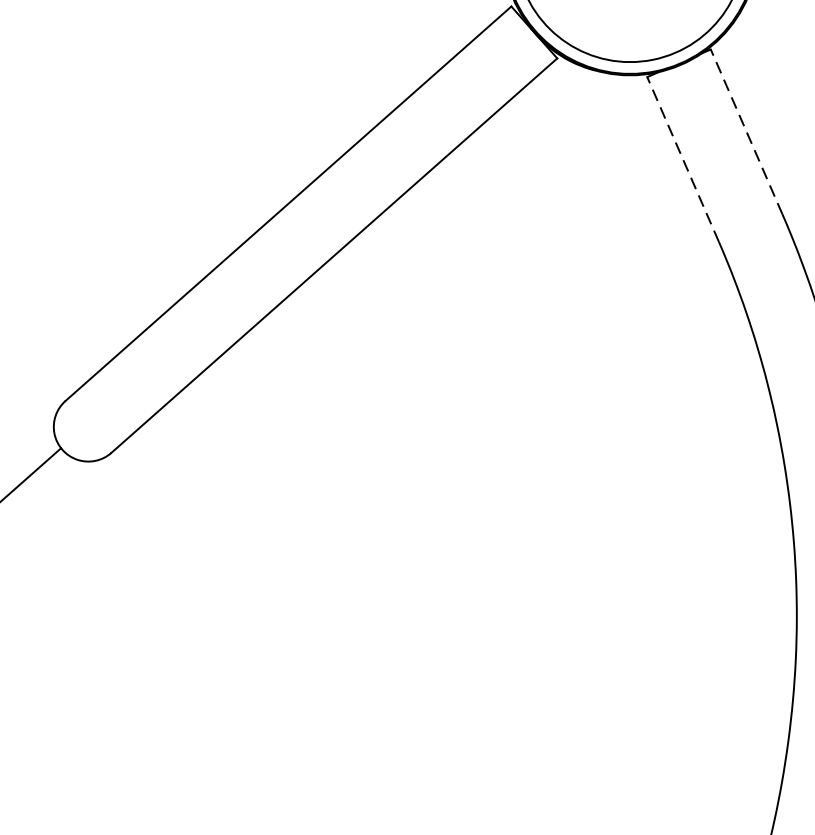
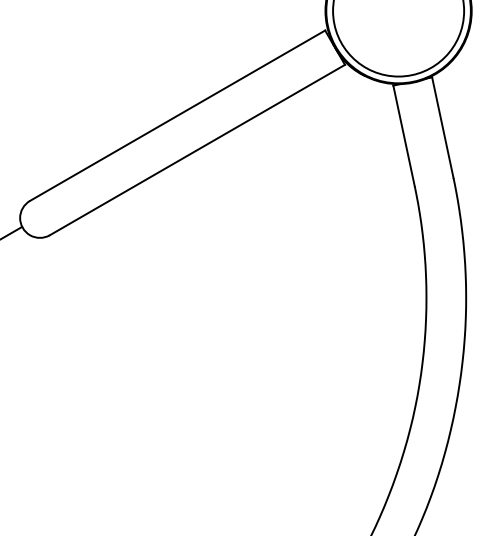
line: (746, 131) -> (442, 127), dashed -> solid
line: (682, 158) -> (403, 135), dashed -> solid

